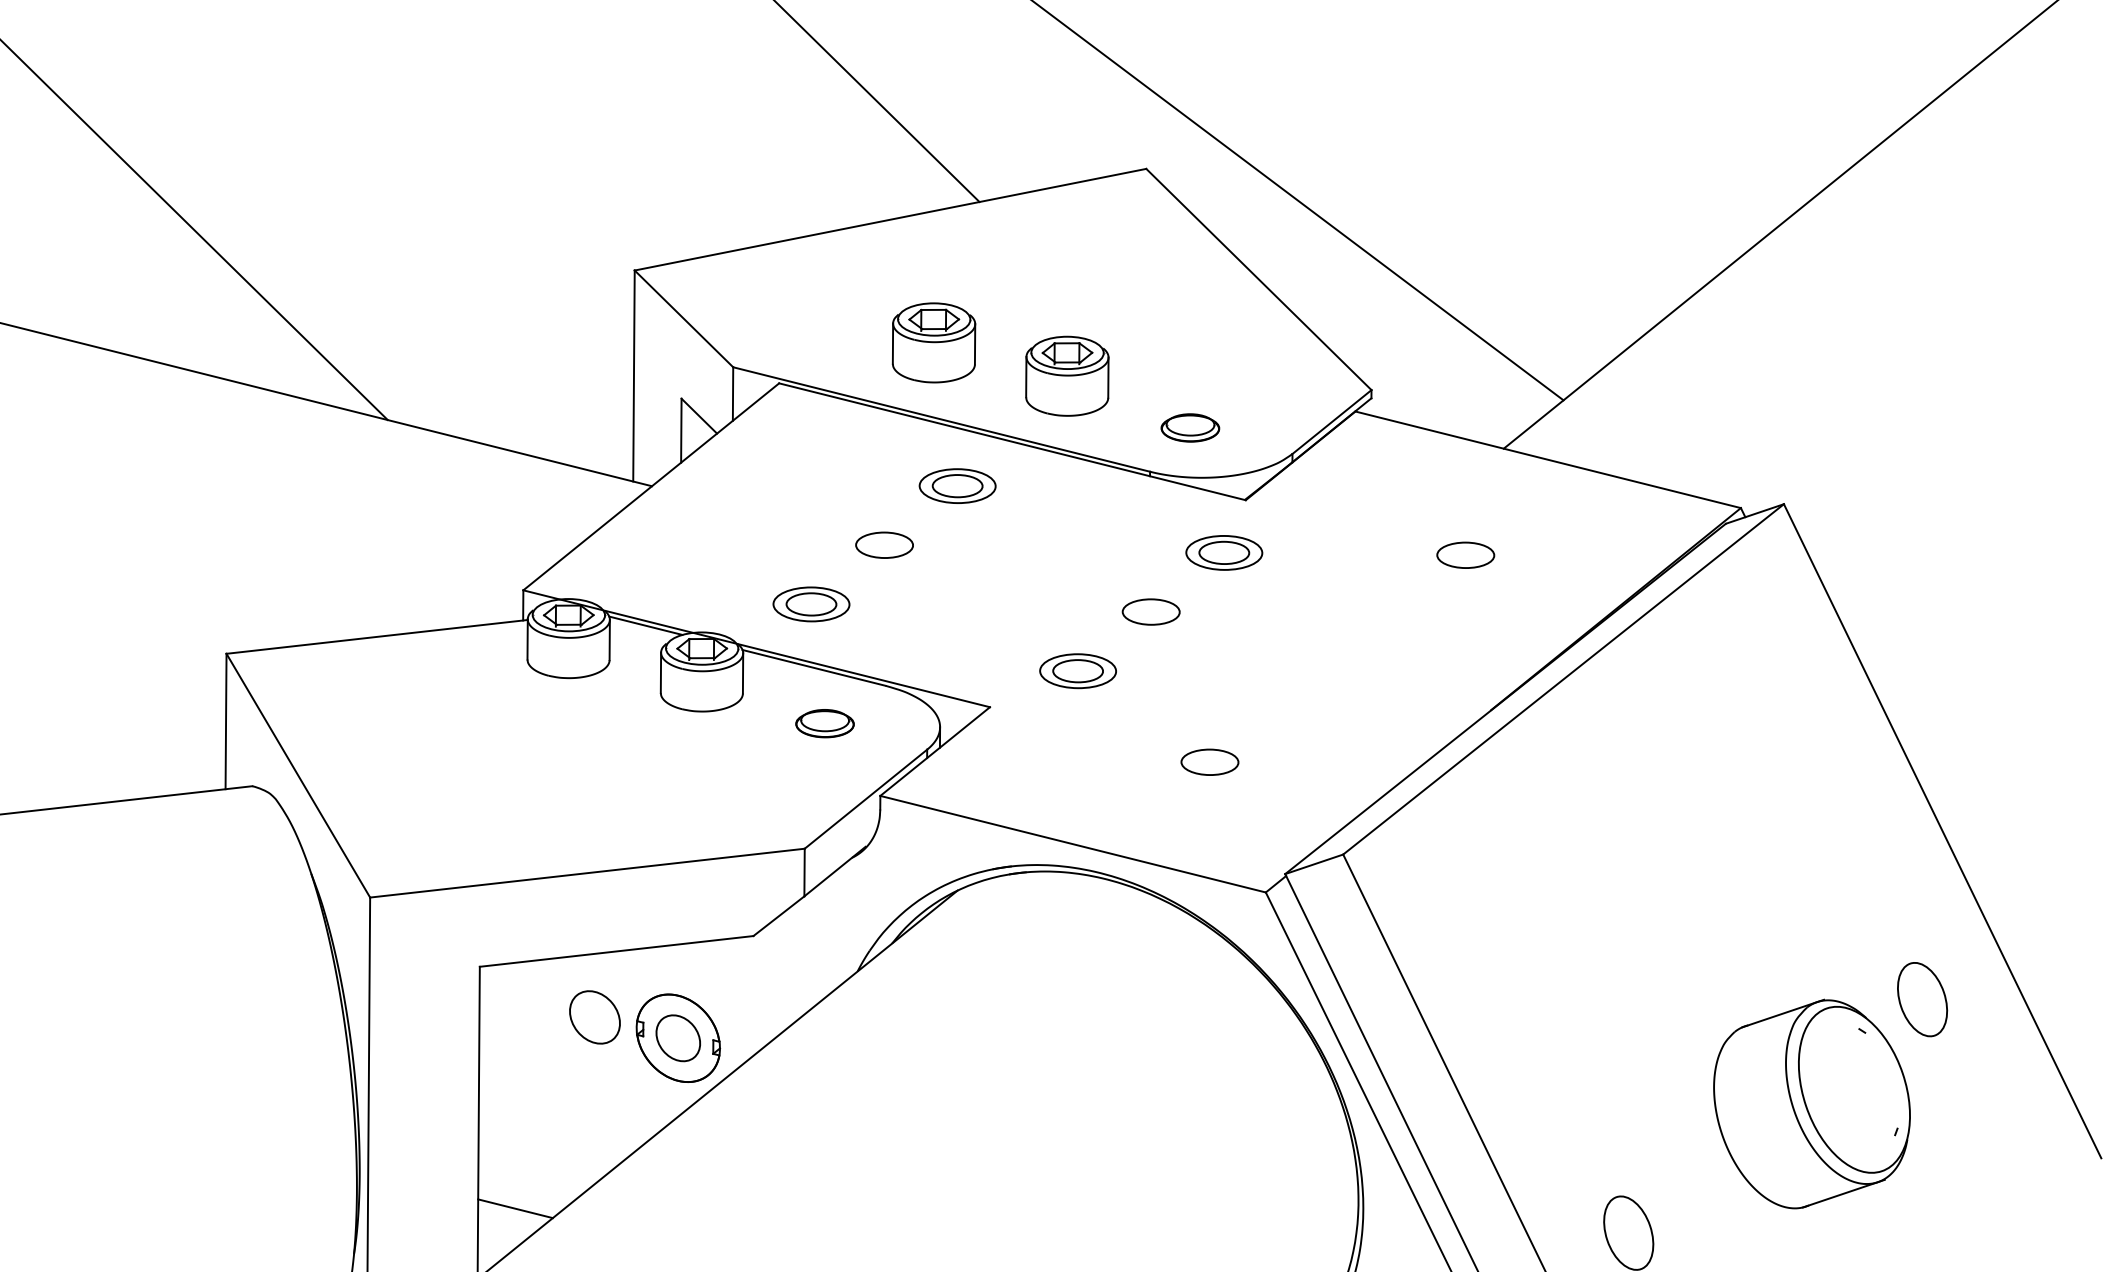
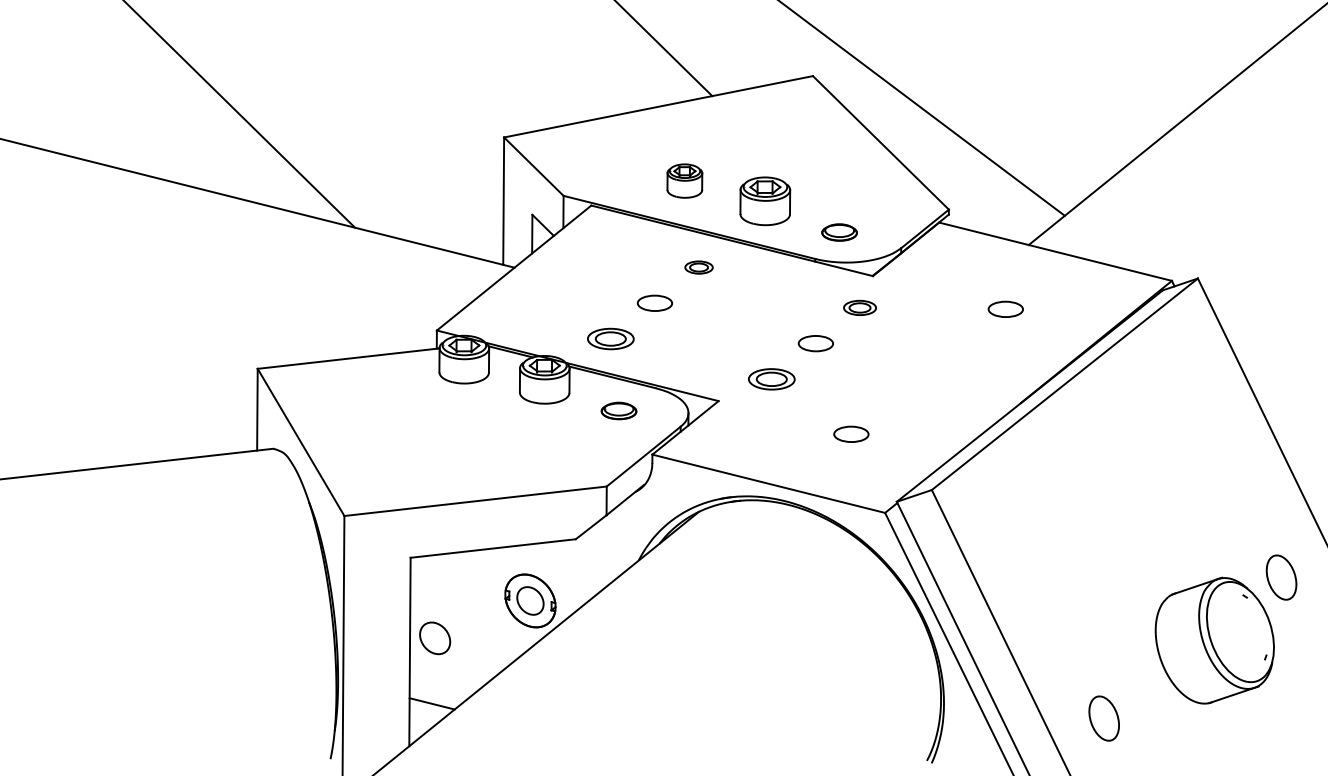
part: (933, 341) -> (684, 180), size x0.7
part: (956, 485) -> (698, 267), size x0.6
part: (1223, 552) -> (859, 307), size x0.7
part: (595, 1017) -> (435, 638), moved

